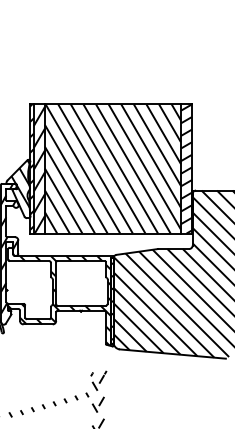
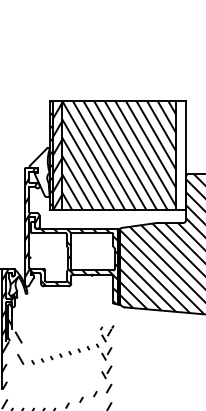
hatch: (185, 168) -> (180, 155), removed
hatch: (20, 184) -> (41, 168), removed

